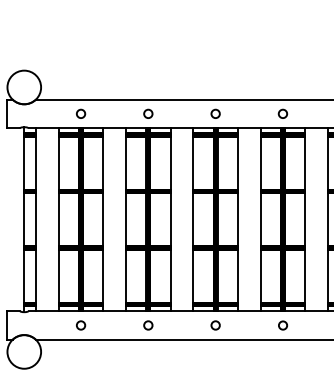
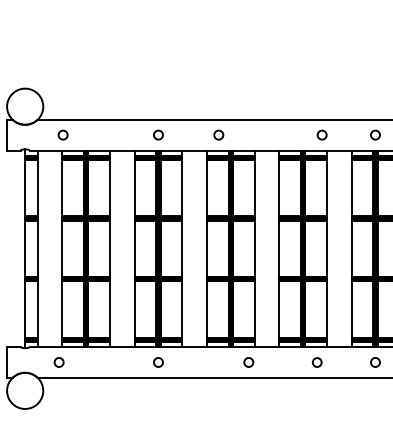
circle: (80, 113) -> (62, 134), moved
circle: (215, 113) -> (218, 134), moved
circle: (282, 113) -> (321, 134), moved
circle: (80, 325) -> (58, 362), moved
circle: (215, 325) -> (248, 362), moved
circle: (282, 325) -> (316, 362), moved

